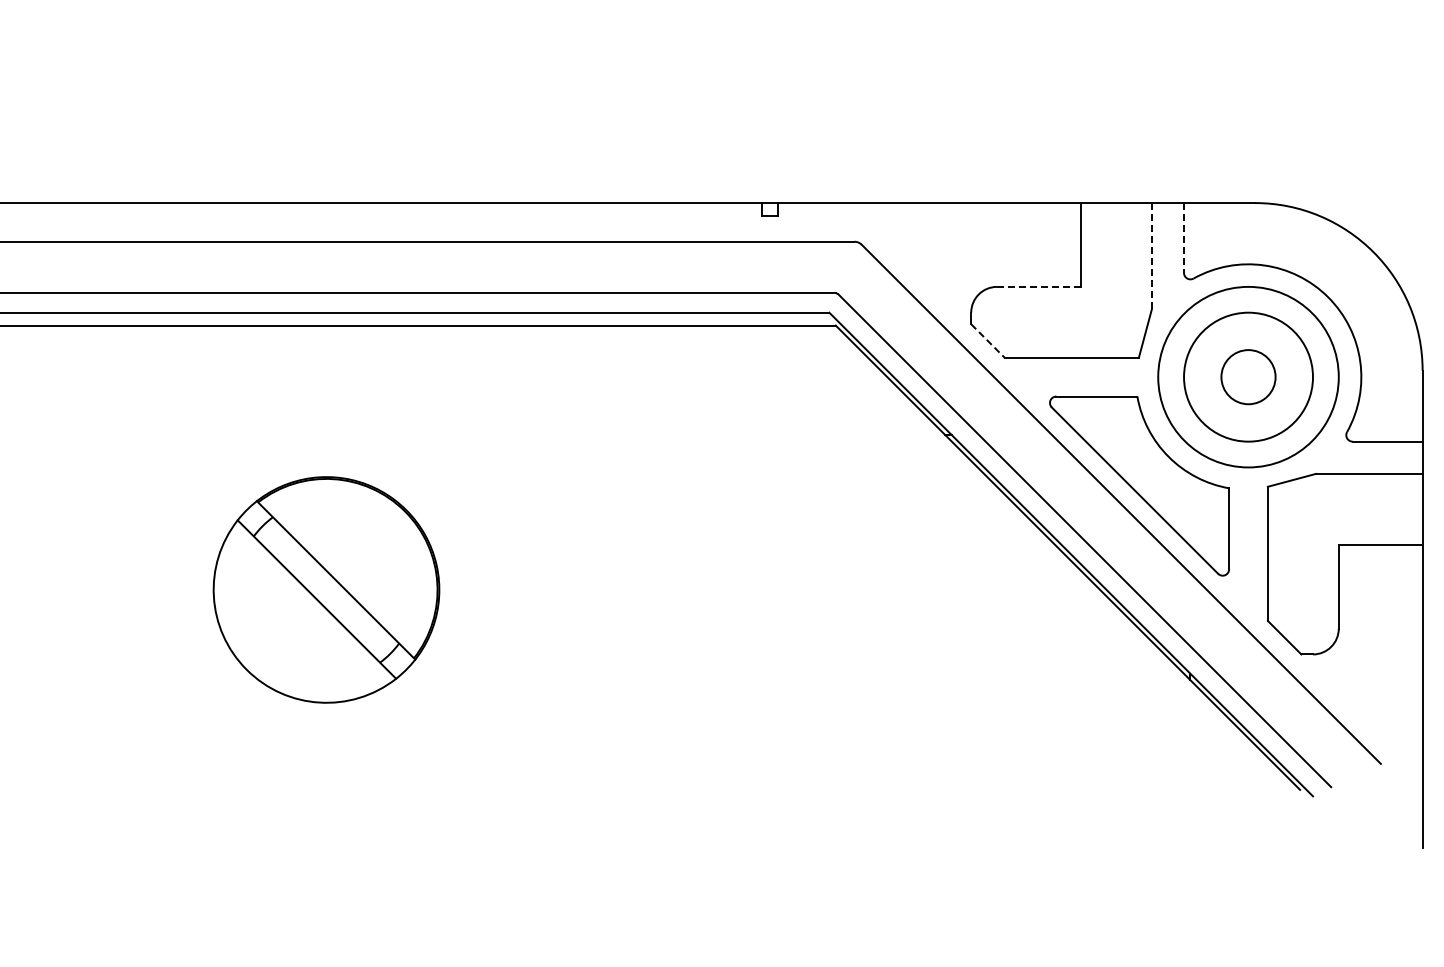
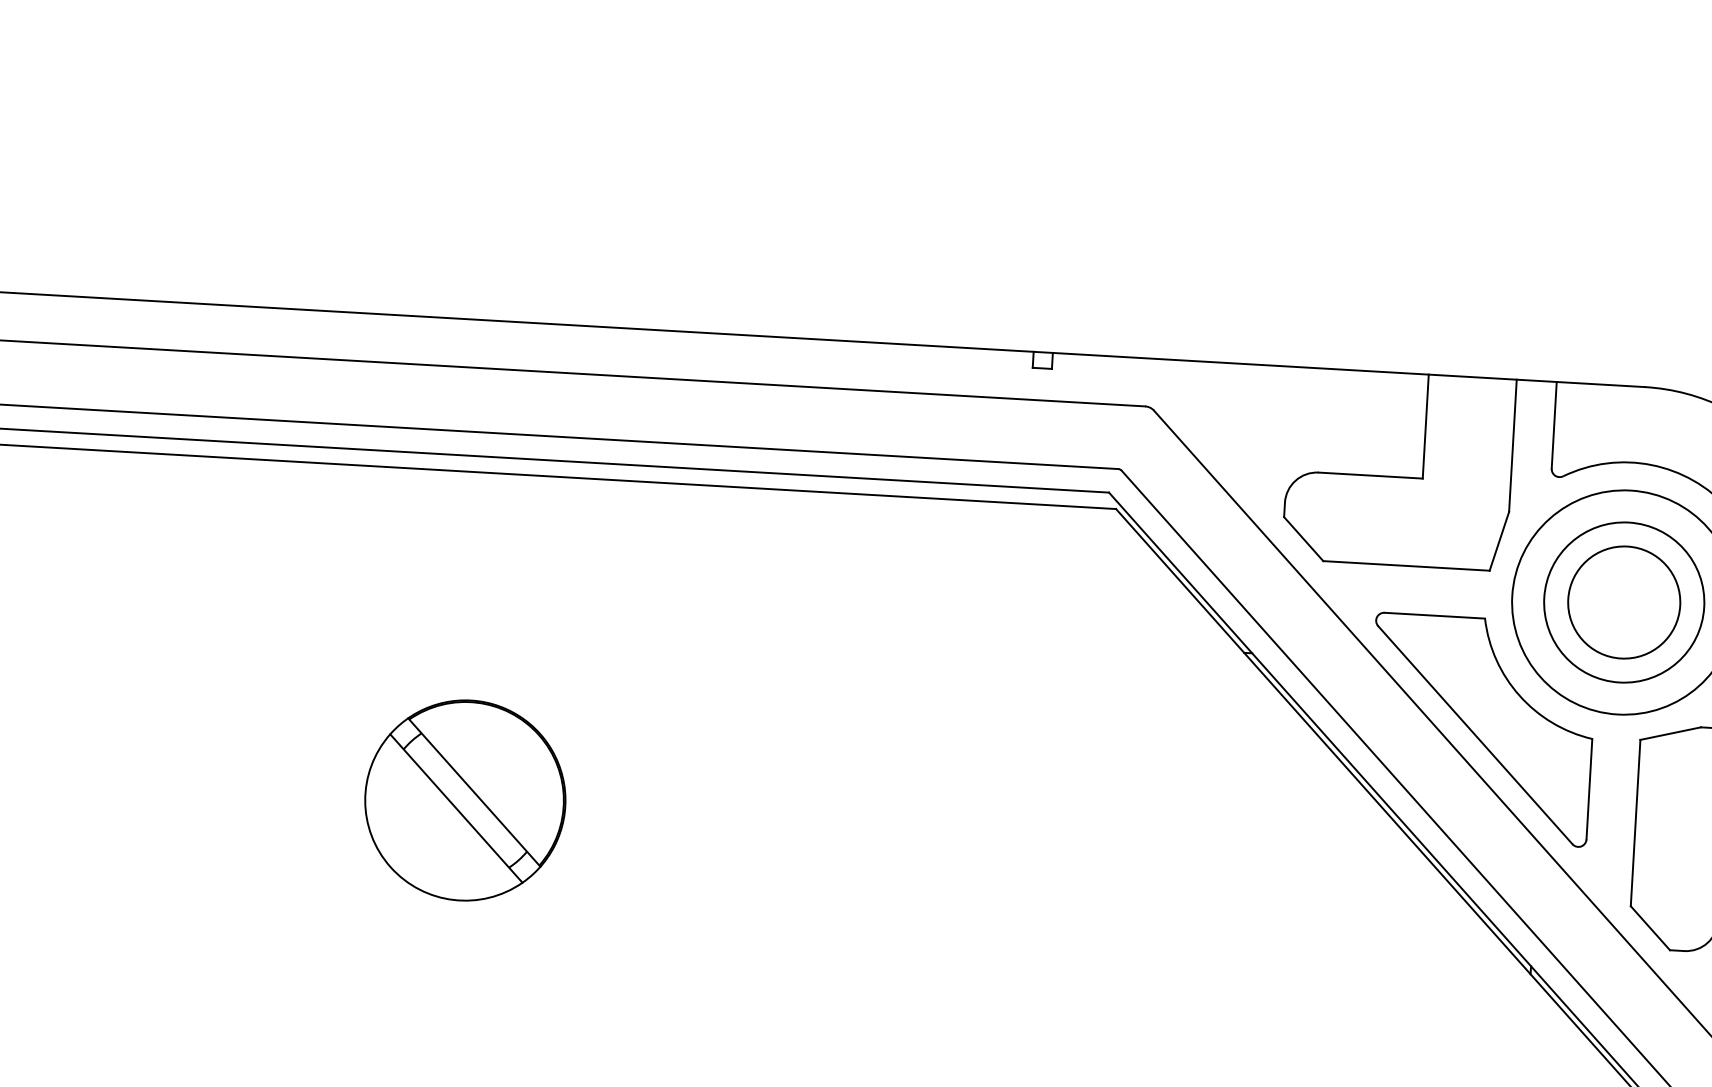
line: (1184, 238) -> (1554, 425), dashed -> solid
line: (1151, 256) -> (1512, 445), dashed -> solid
line: (1038, 286) -> (1370, 475), dashed -> solid
line: (987, 341) -> (1303, 539), dashed -> solid
circle: (1248, 377) -> (1624, 602), size x1.67
part: (325, 589) -> (464, 799), size x0.71

